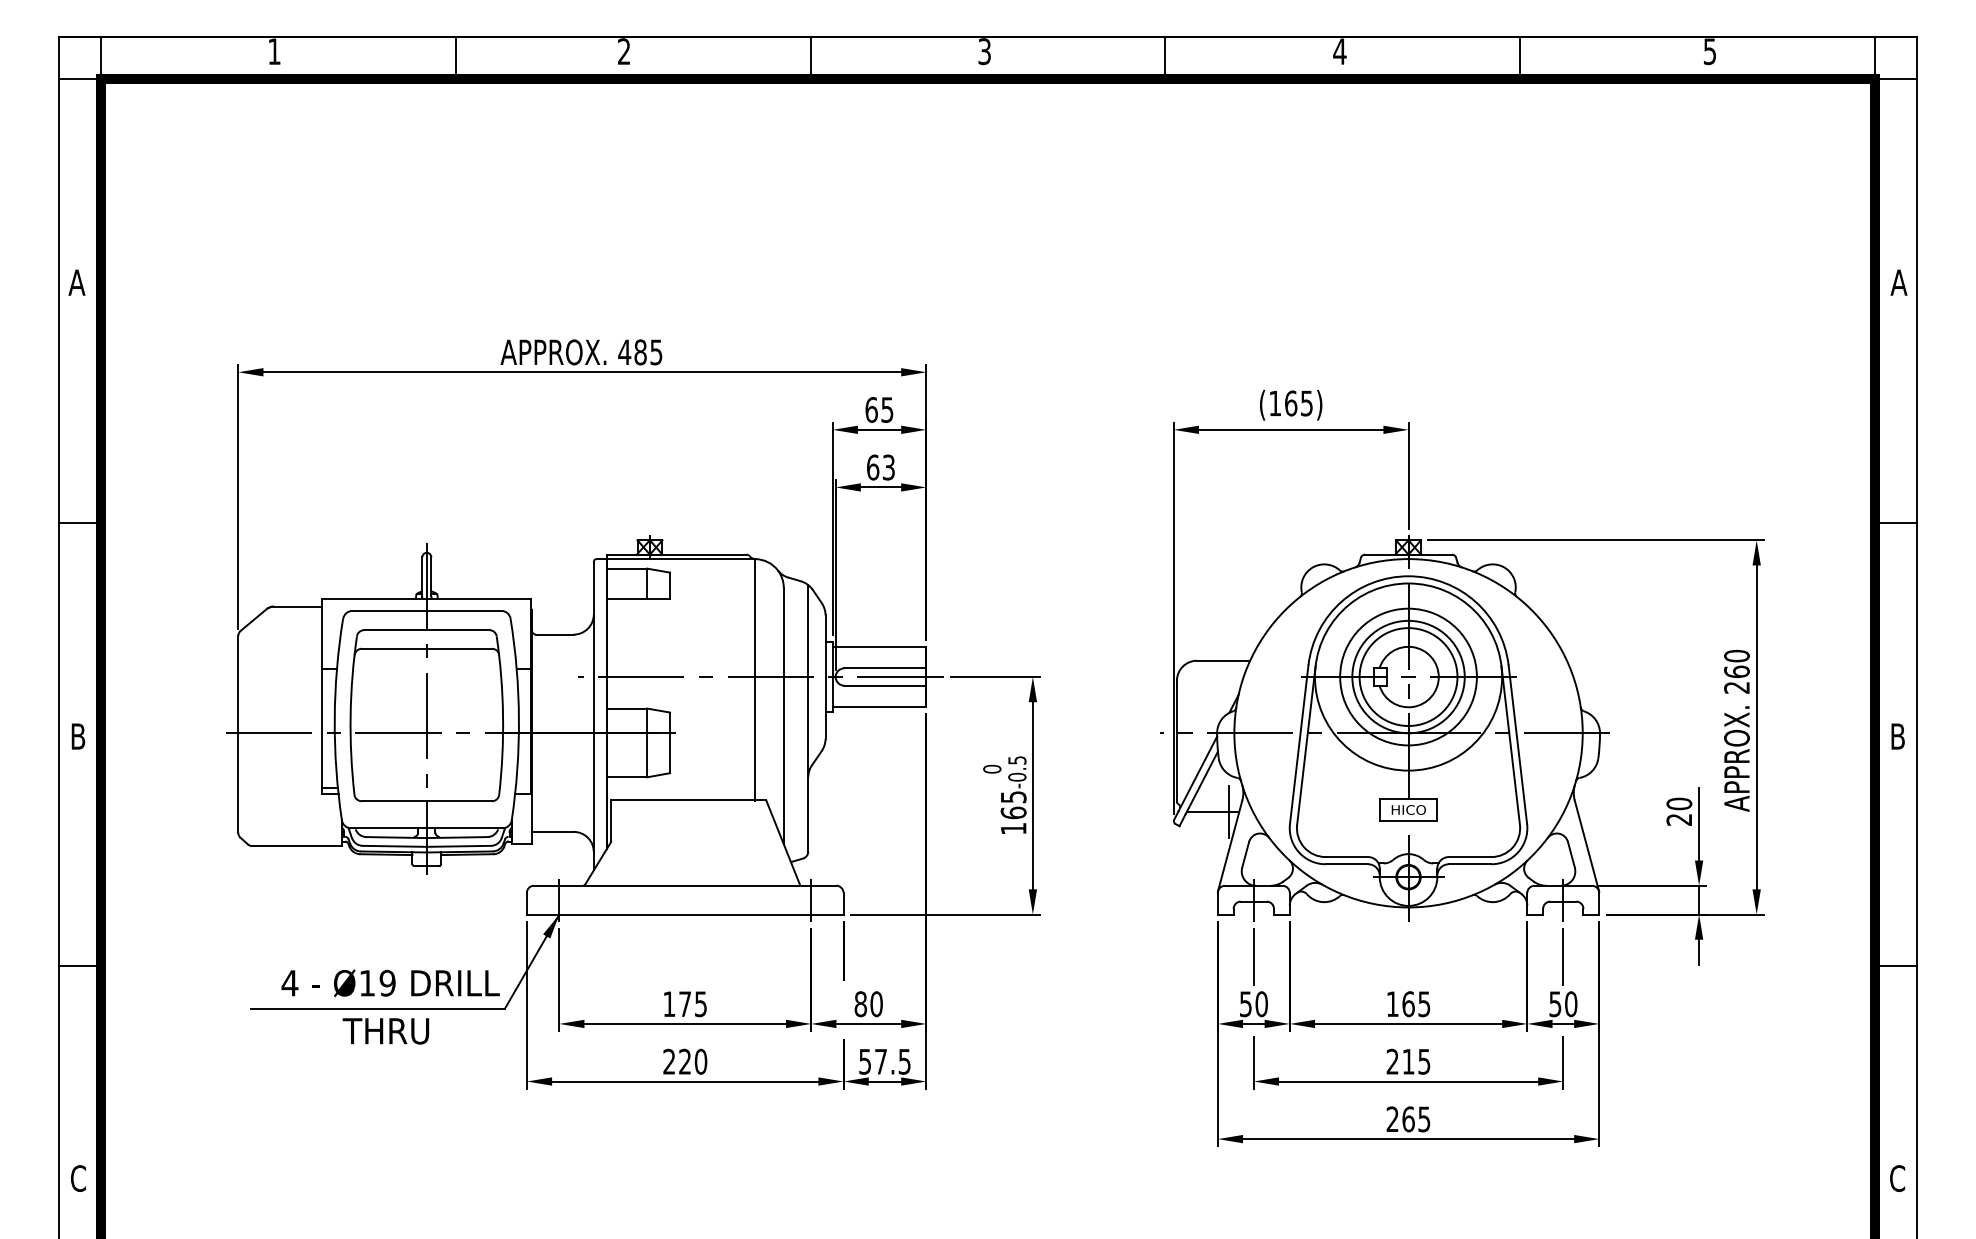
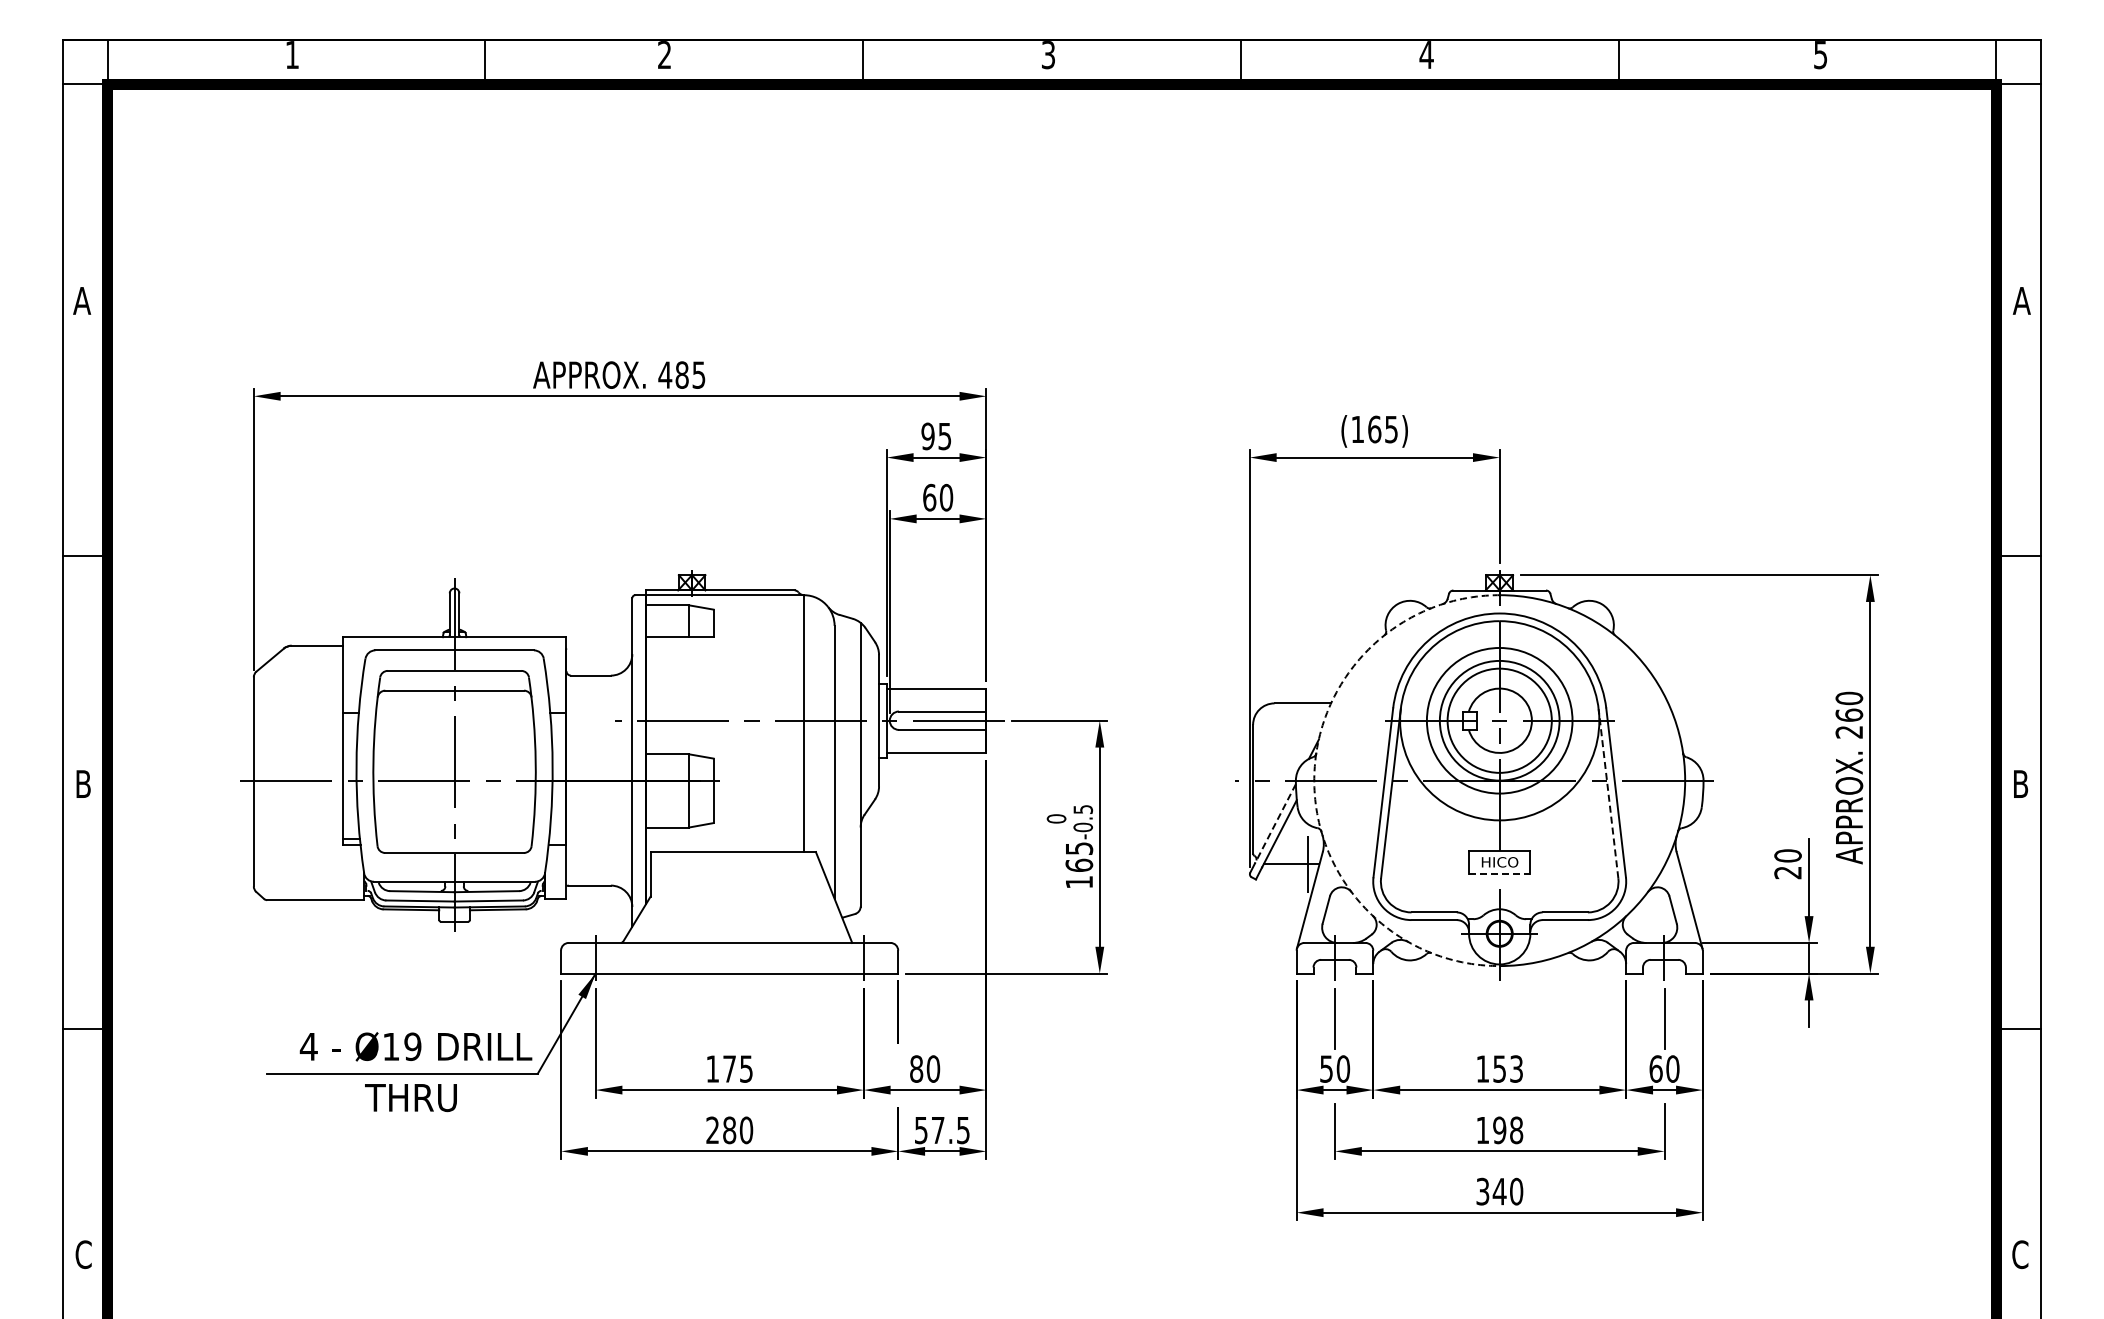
text: (871, 410) -> (927, 436), 65 -> 95
text: (888, 467) -> (946, 497), 63 -> 60
arc: (1234, 733) -> (1314, 780), solid -> dashed
line: (1510, 745) -> (1608, 793), solid -> dashed
line: (1197, 773) -> (1275, 823), solid -> dashed
line: (1408, 820) -> (1499, 873), solid -> dashed
text: (1415, 1003) -> (1507, 1068), 165 -> 153
text: (1554, 1003) -> (1655, 1068), 50 -> 60
text: (685, 1061) -> (729, 1130), 220 -> 280
text: (1408, 1061) -> (1499, 1130), 215 -> 198
text: (1408, 1119) -> (1499, 1191), 265 -> 340

